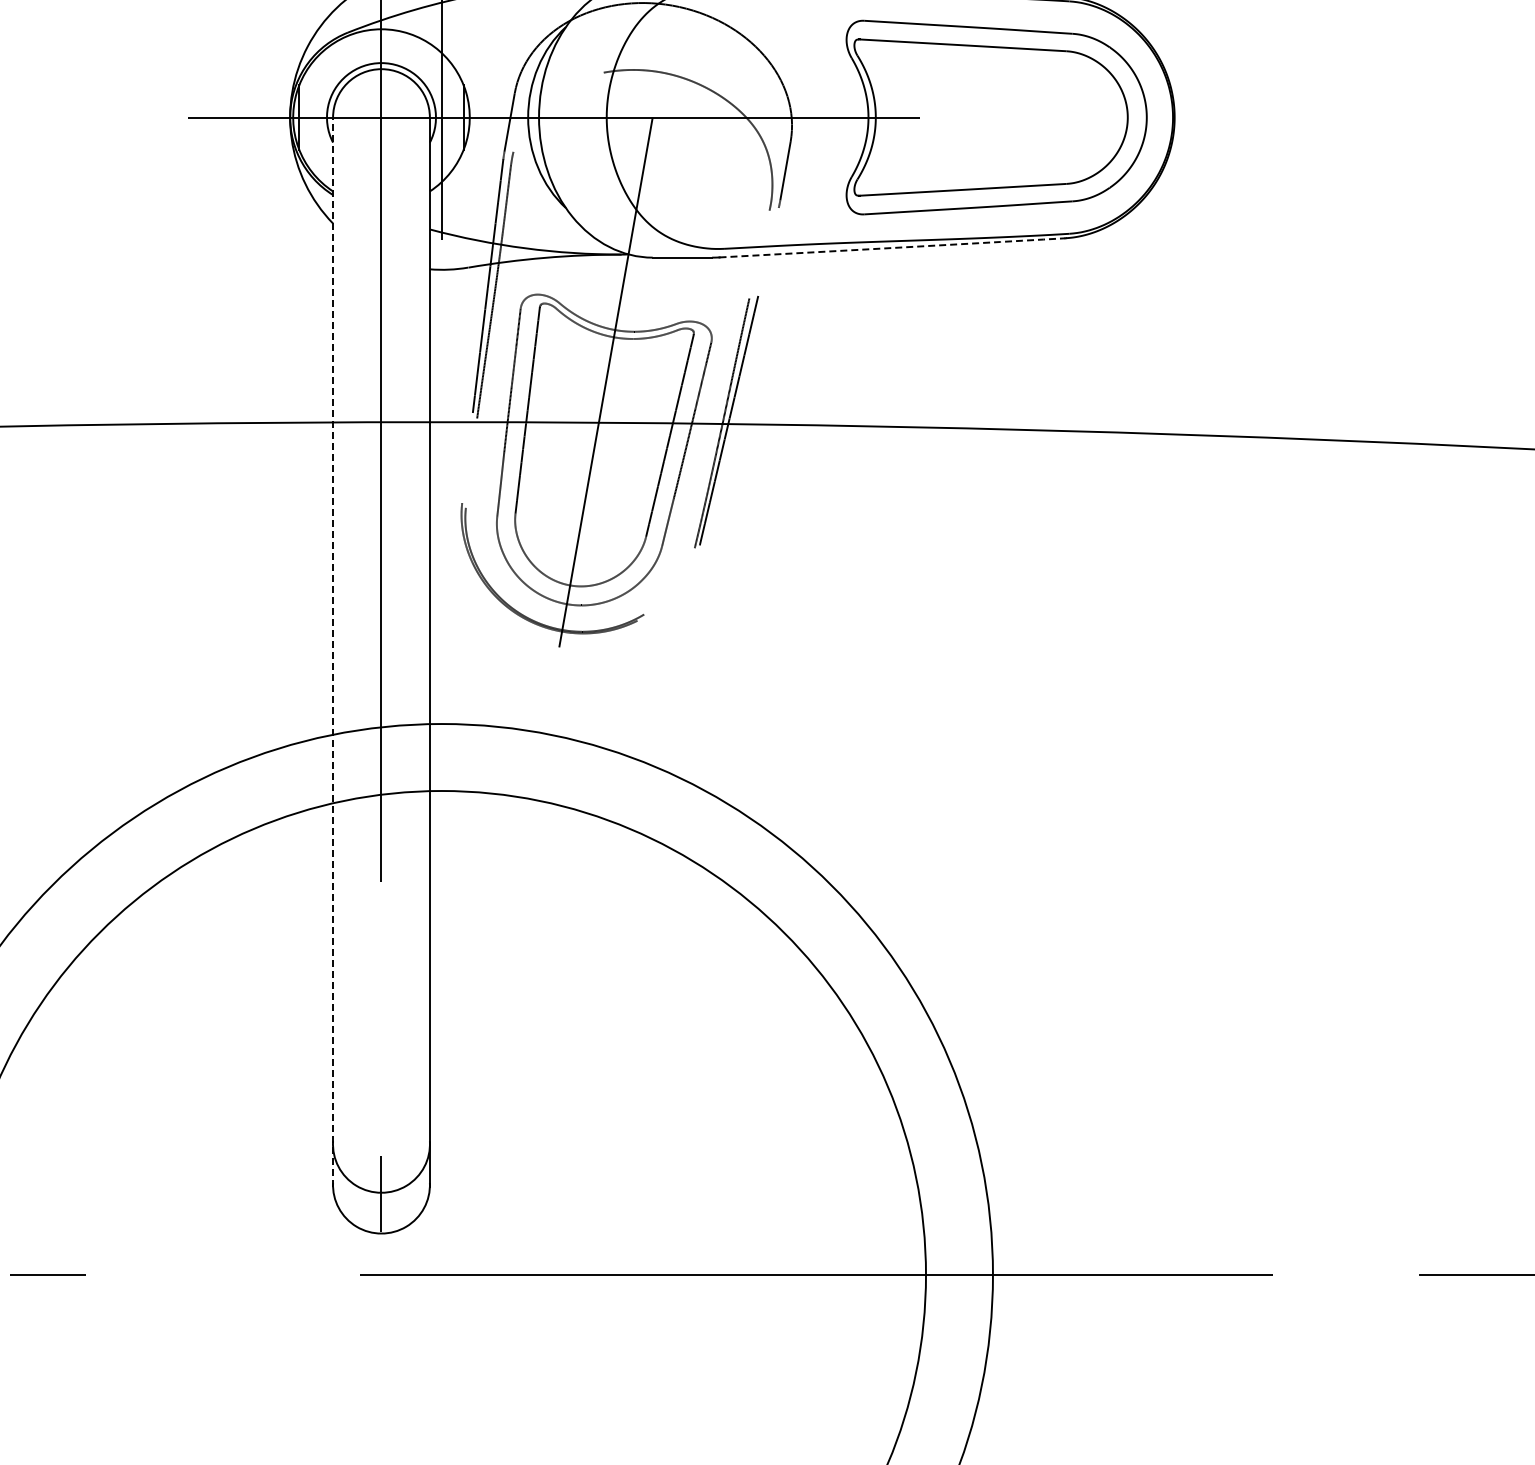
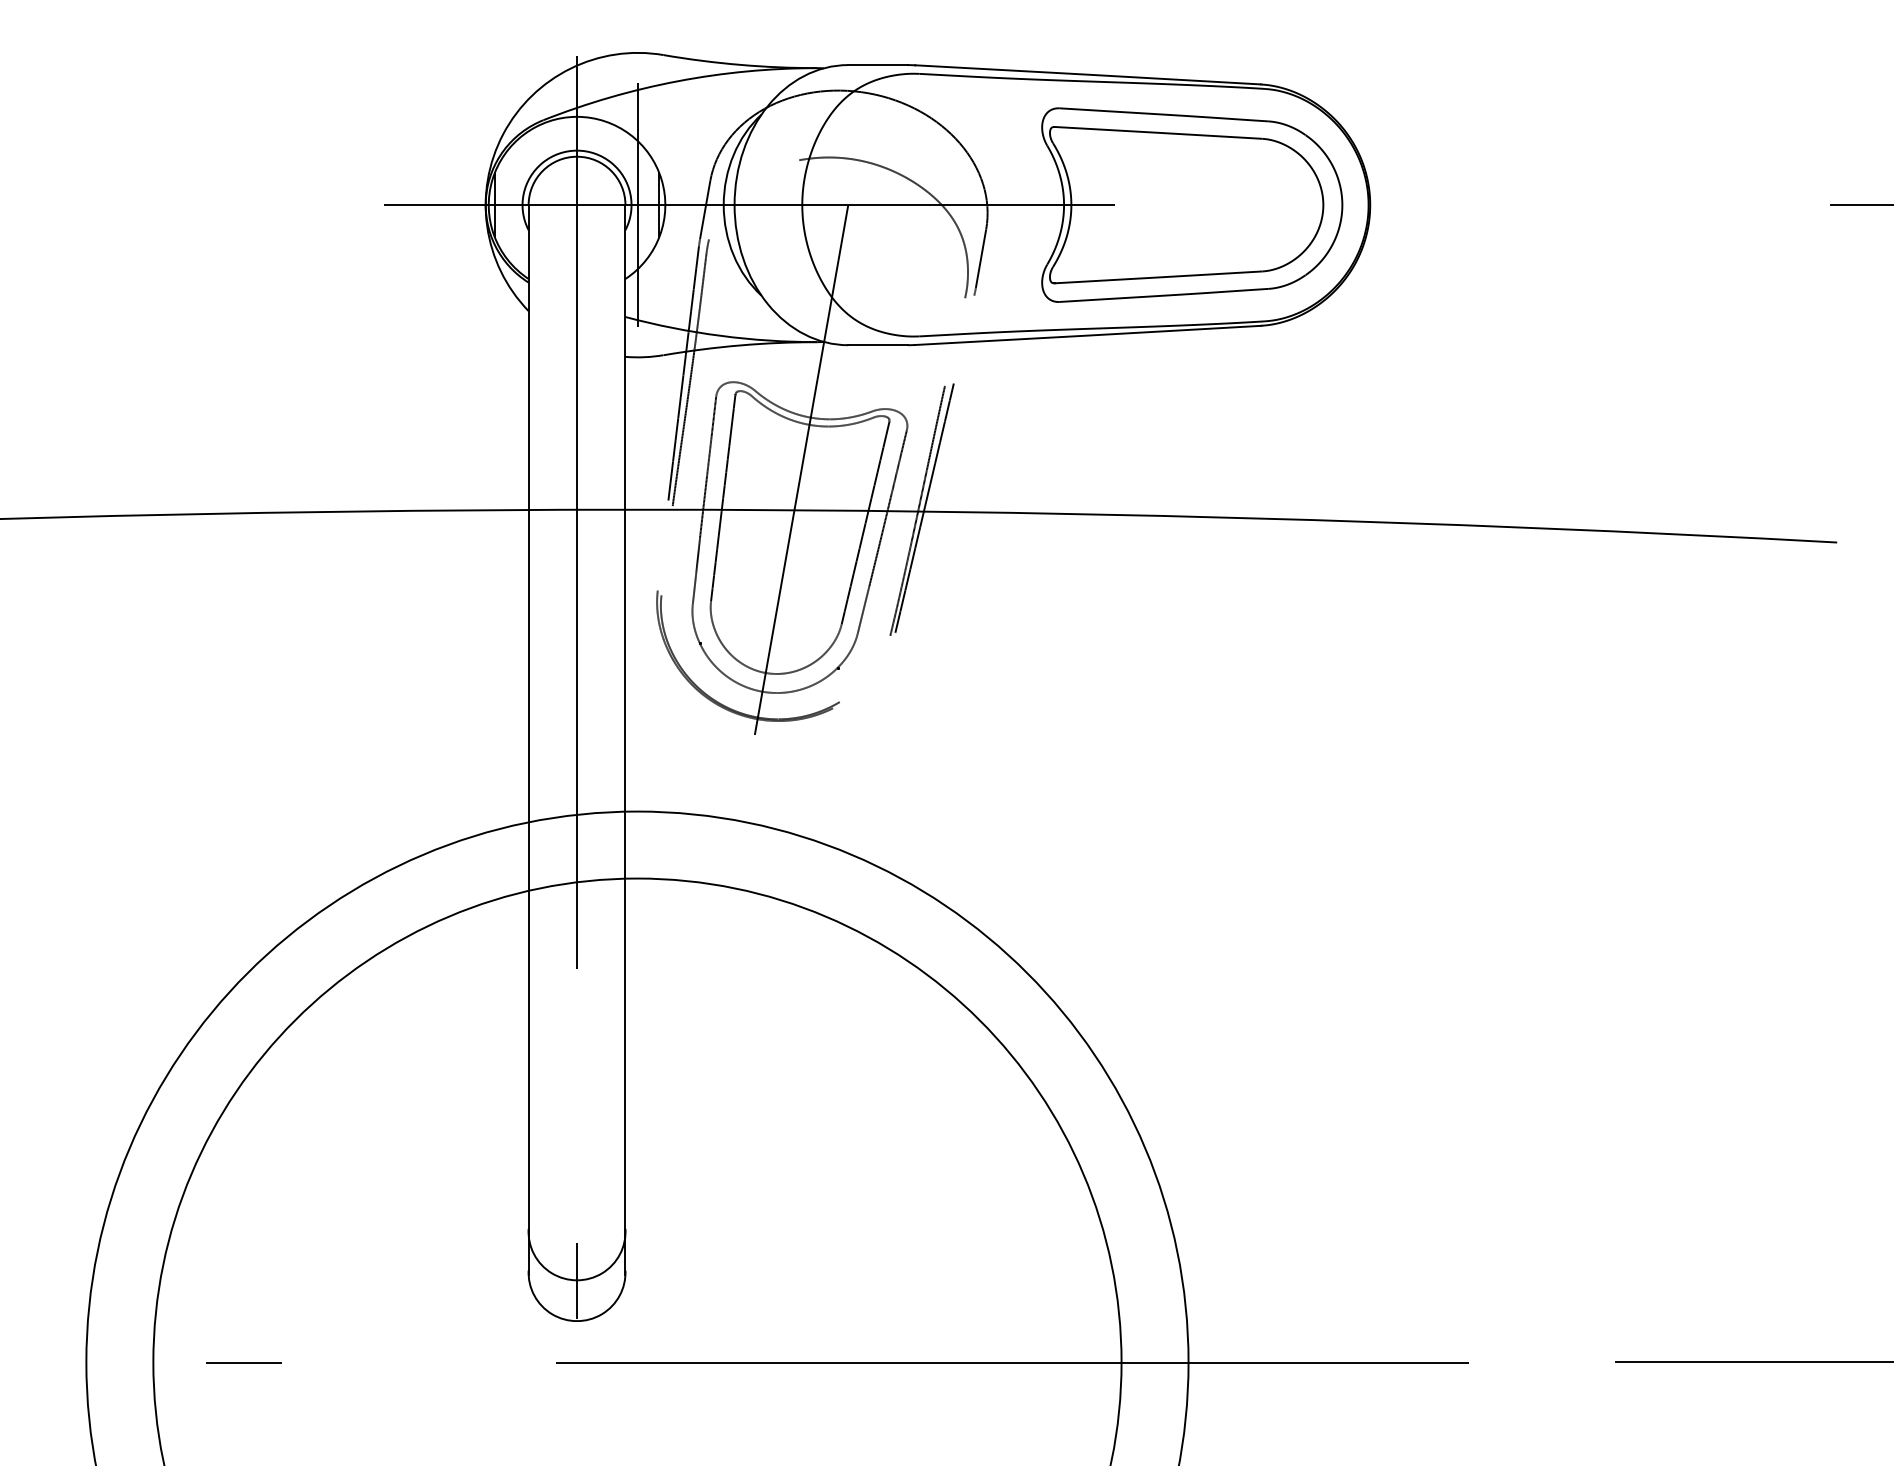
arc: (892, 247) -> (1088, 335), dashed -> solid
line: (332, 652) -> (528, 740), dashed -> solid

